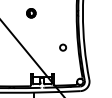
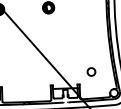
circle: (63, 47) -> (91, 71), moved

